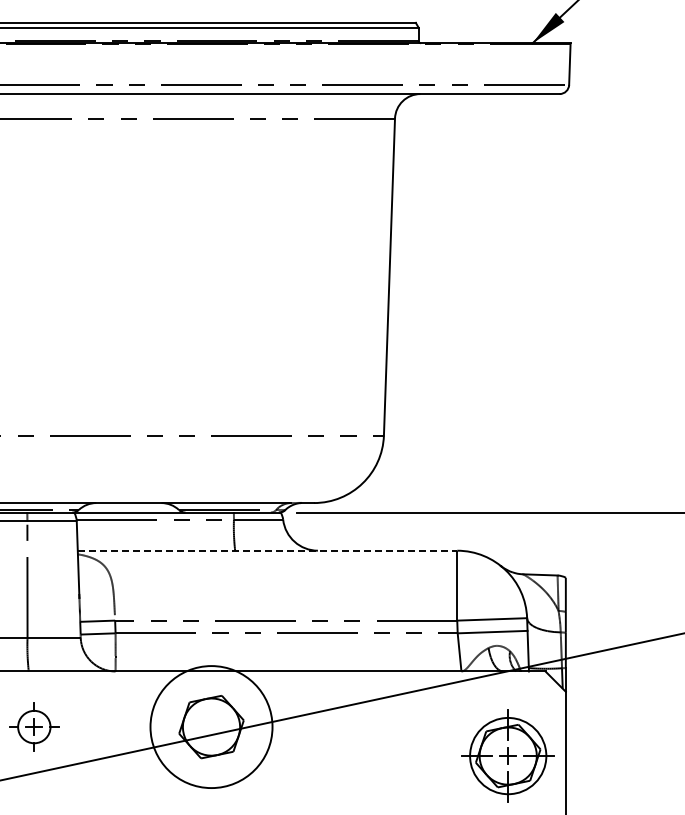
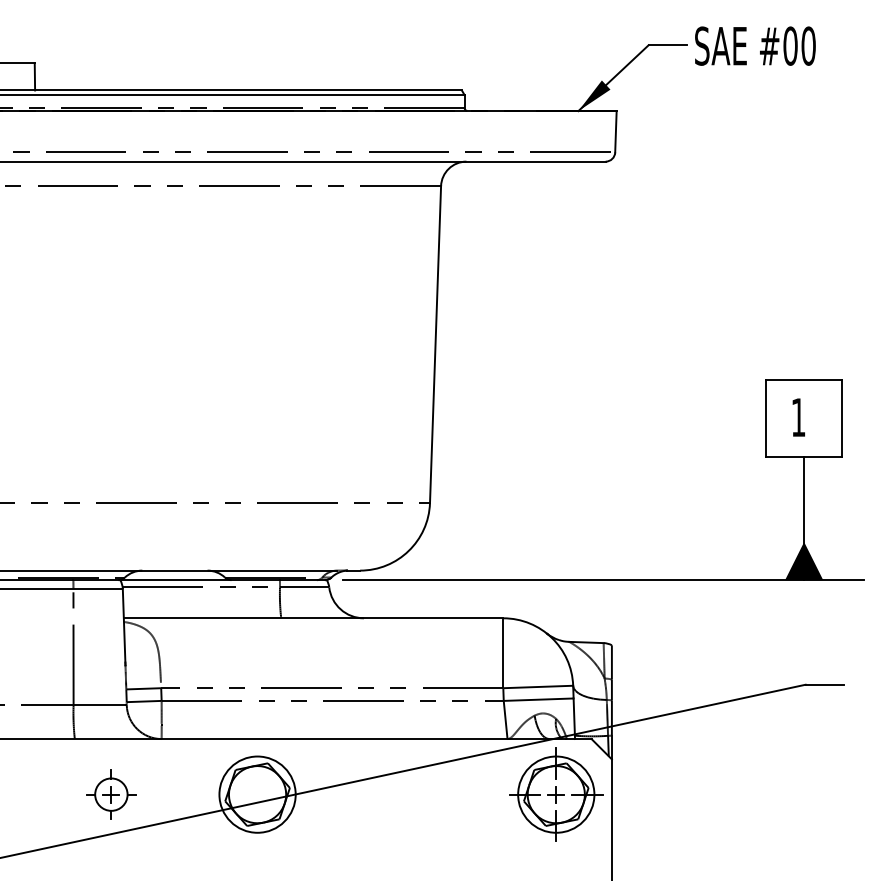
line: (267, 550) -> (313, 618), dashed -> solid
part: (34, 726) -> (111, 794), moved
circle: (211, 726) -> (257, 794), size x0.62
part: (508, 755) -> (556, 794), moved

